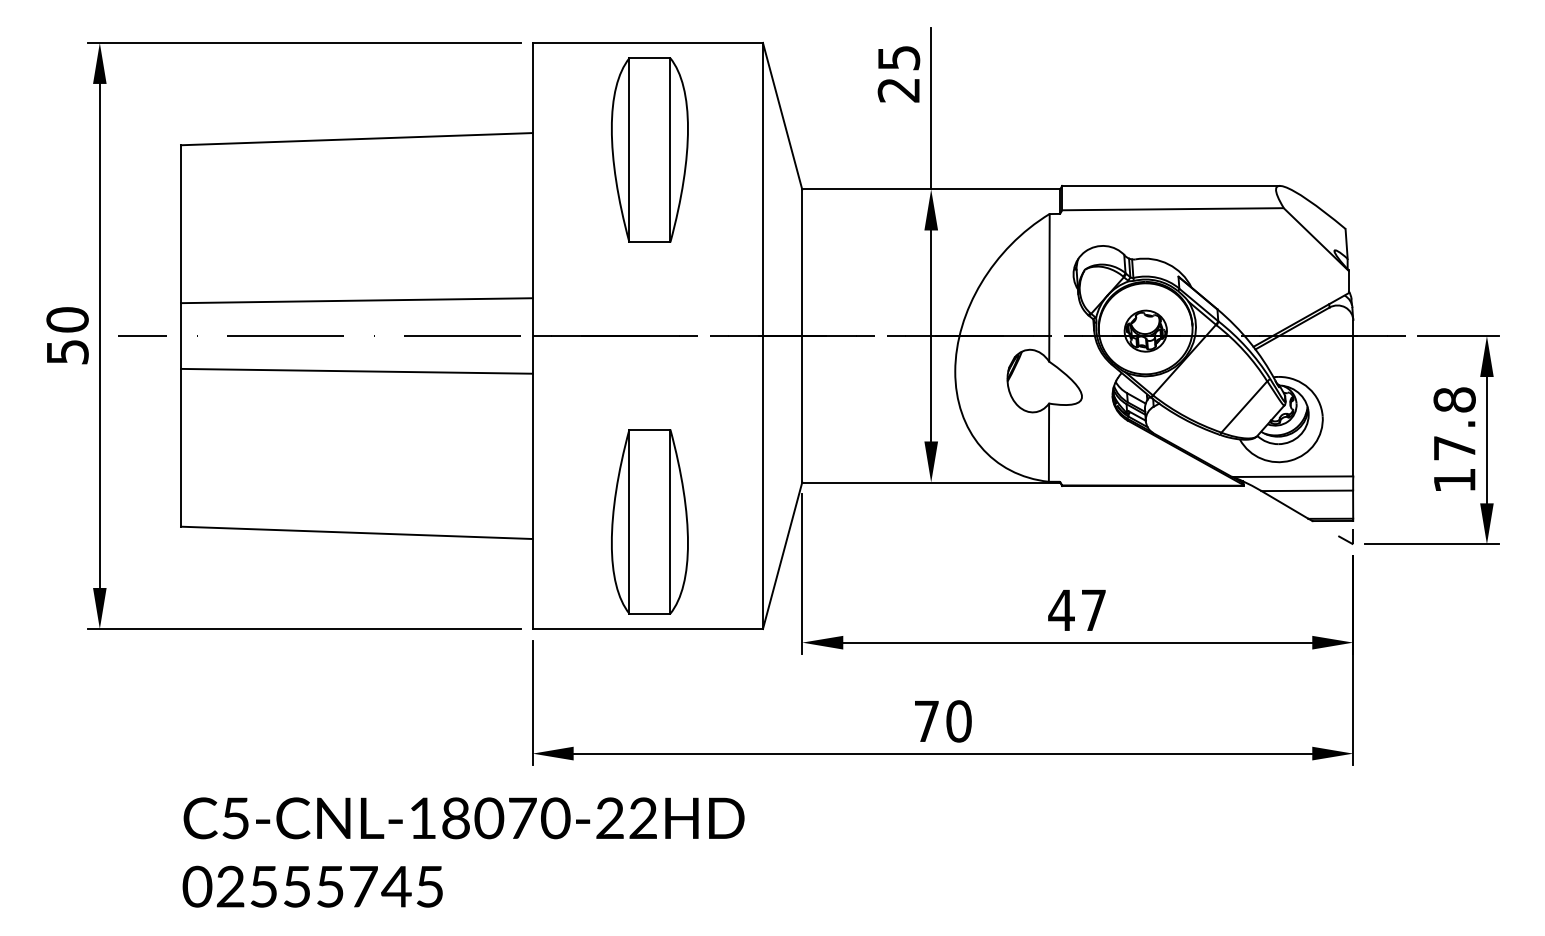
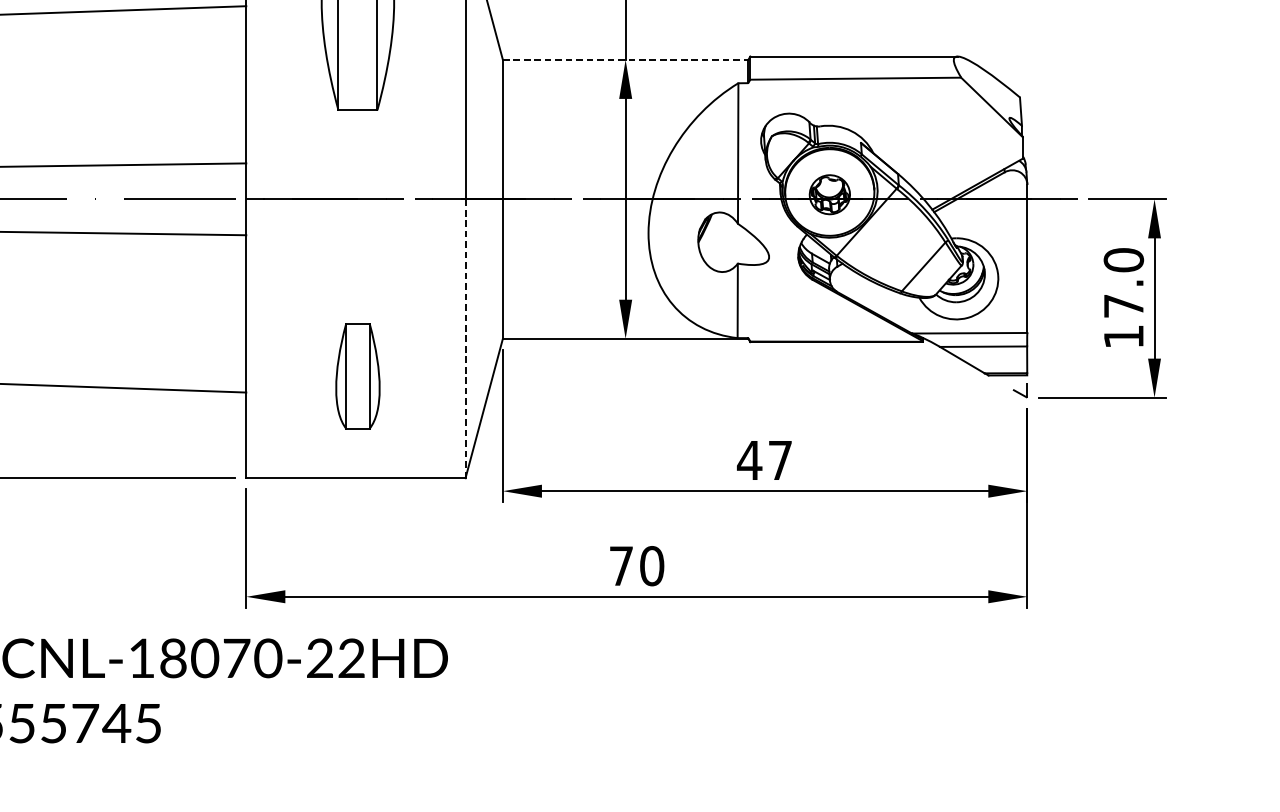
line: (931, 189) -> (625, 59), solid -> dashed
text: (1454, 399) -> (1123, 259), 17.8 -> 17.0
line: (762, 482) -> (465, 338), solid -> dashed
part: (649, 521) -> (357, 375), size x0.6

